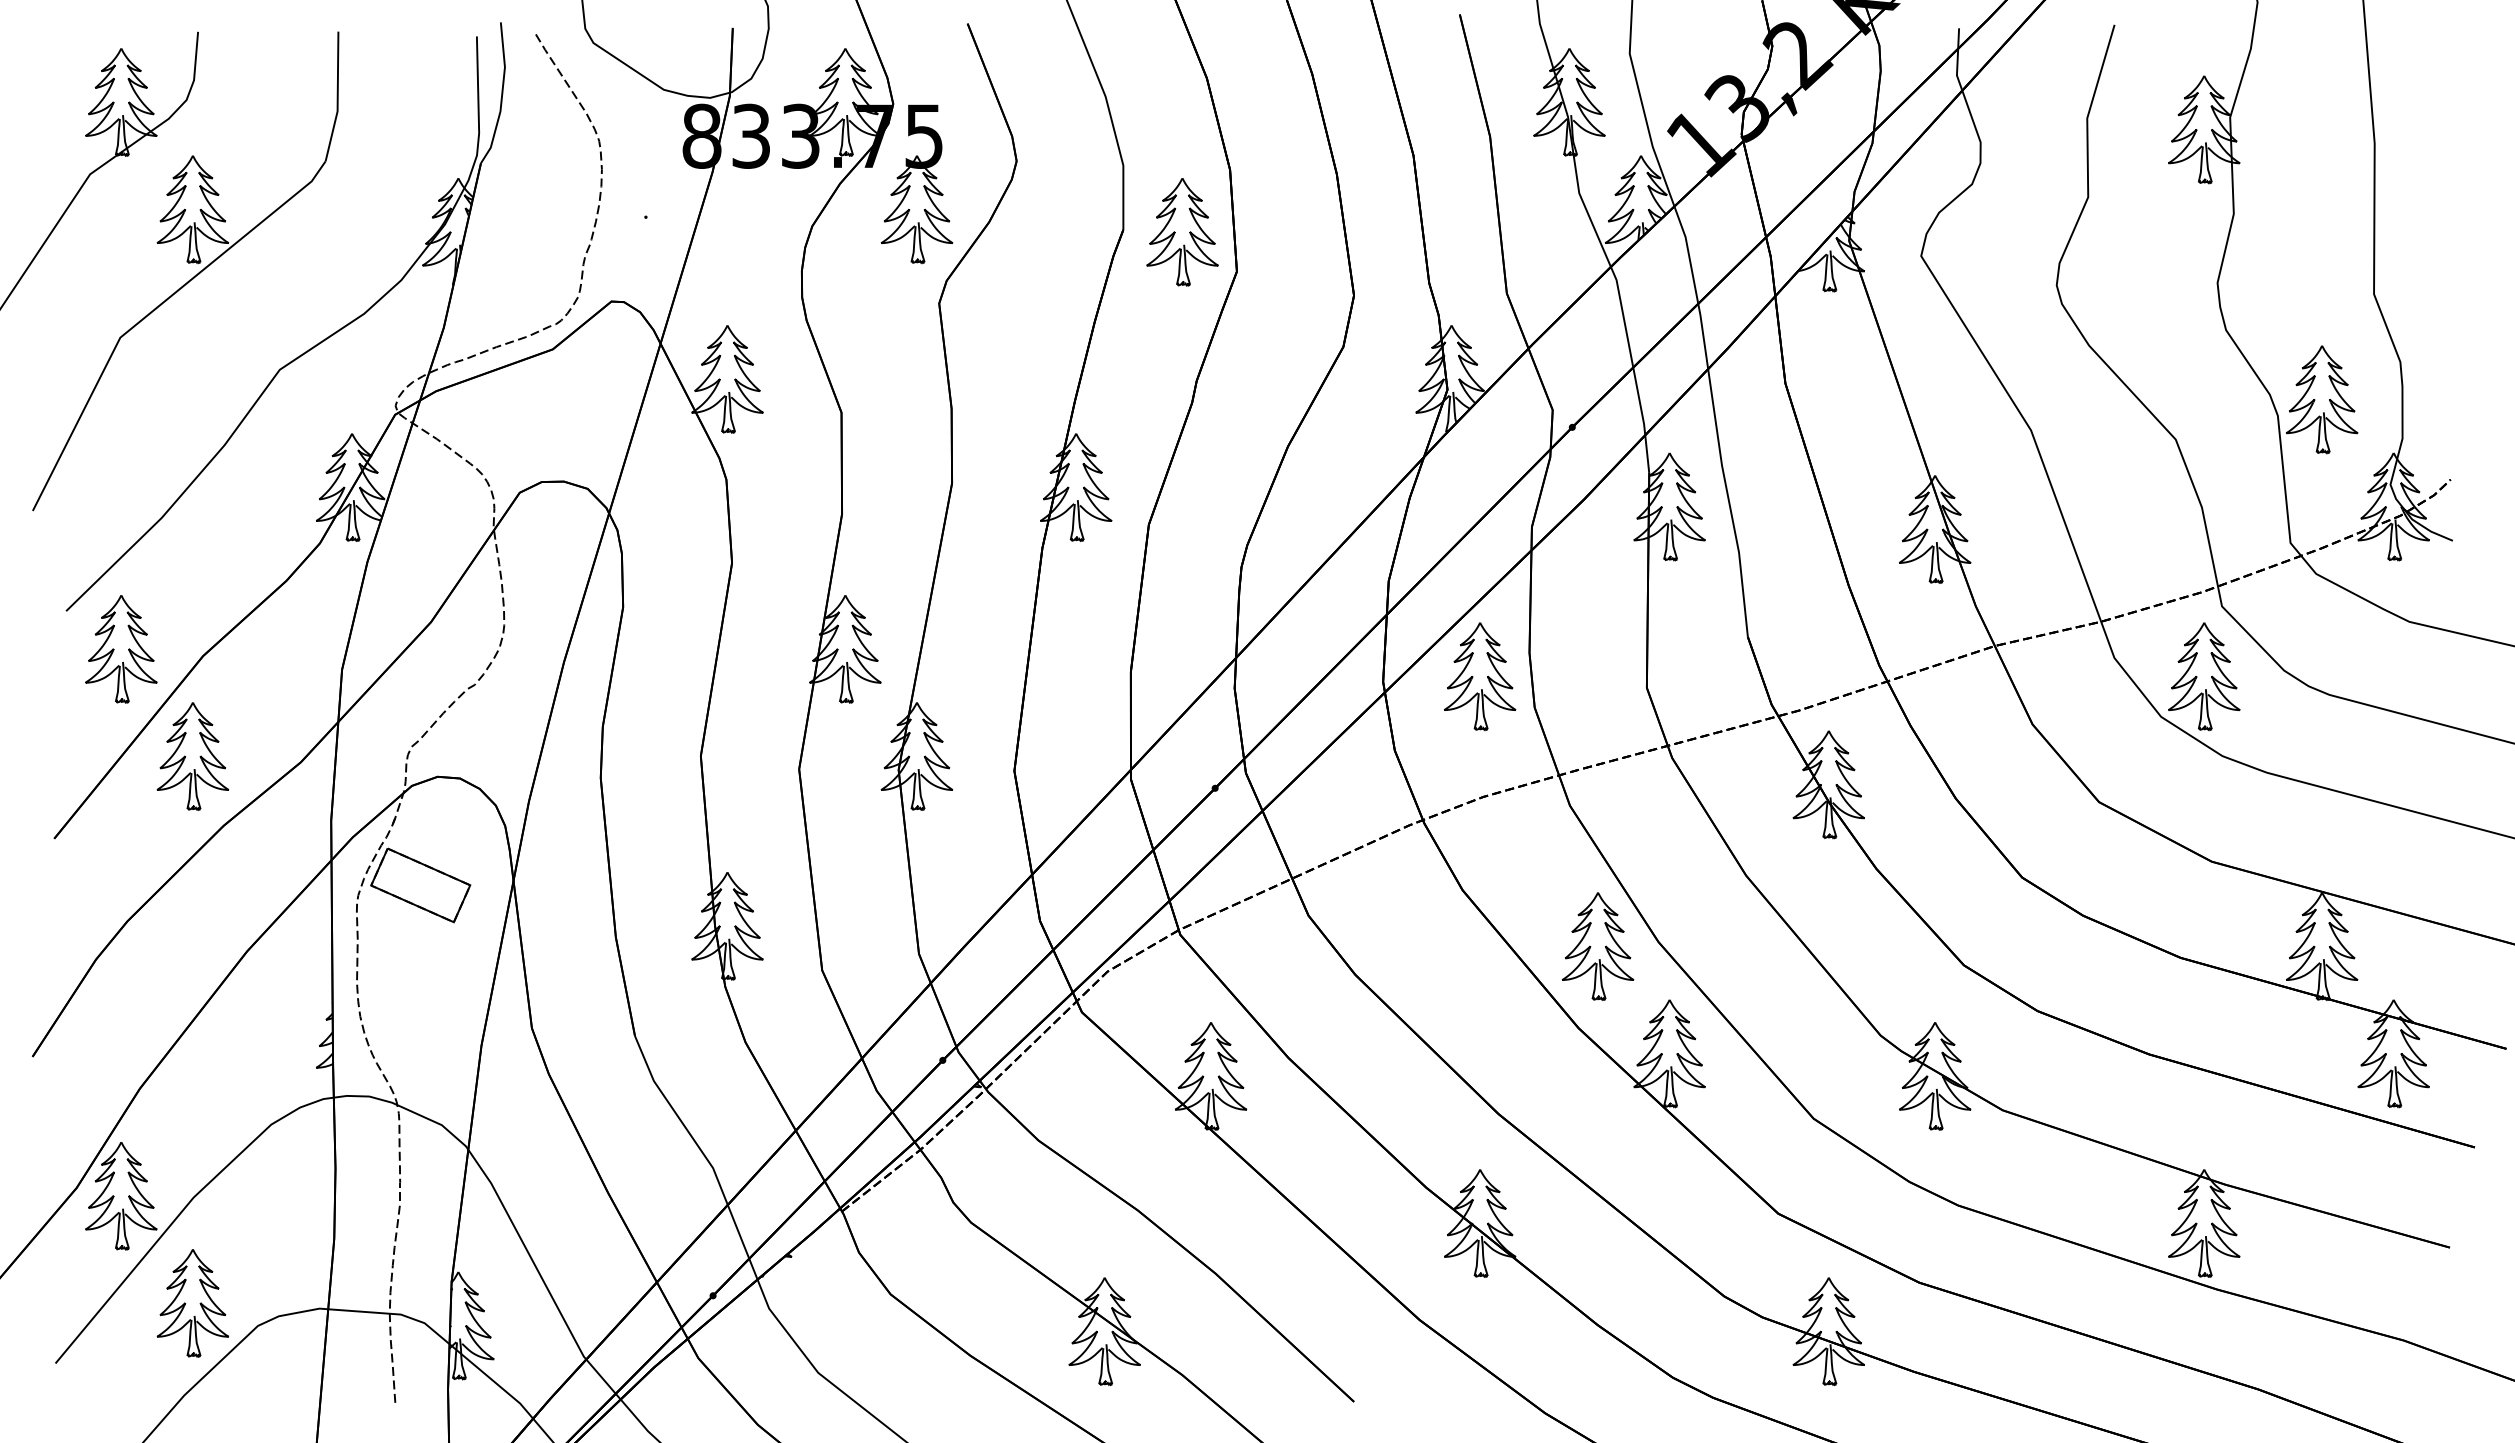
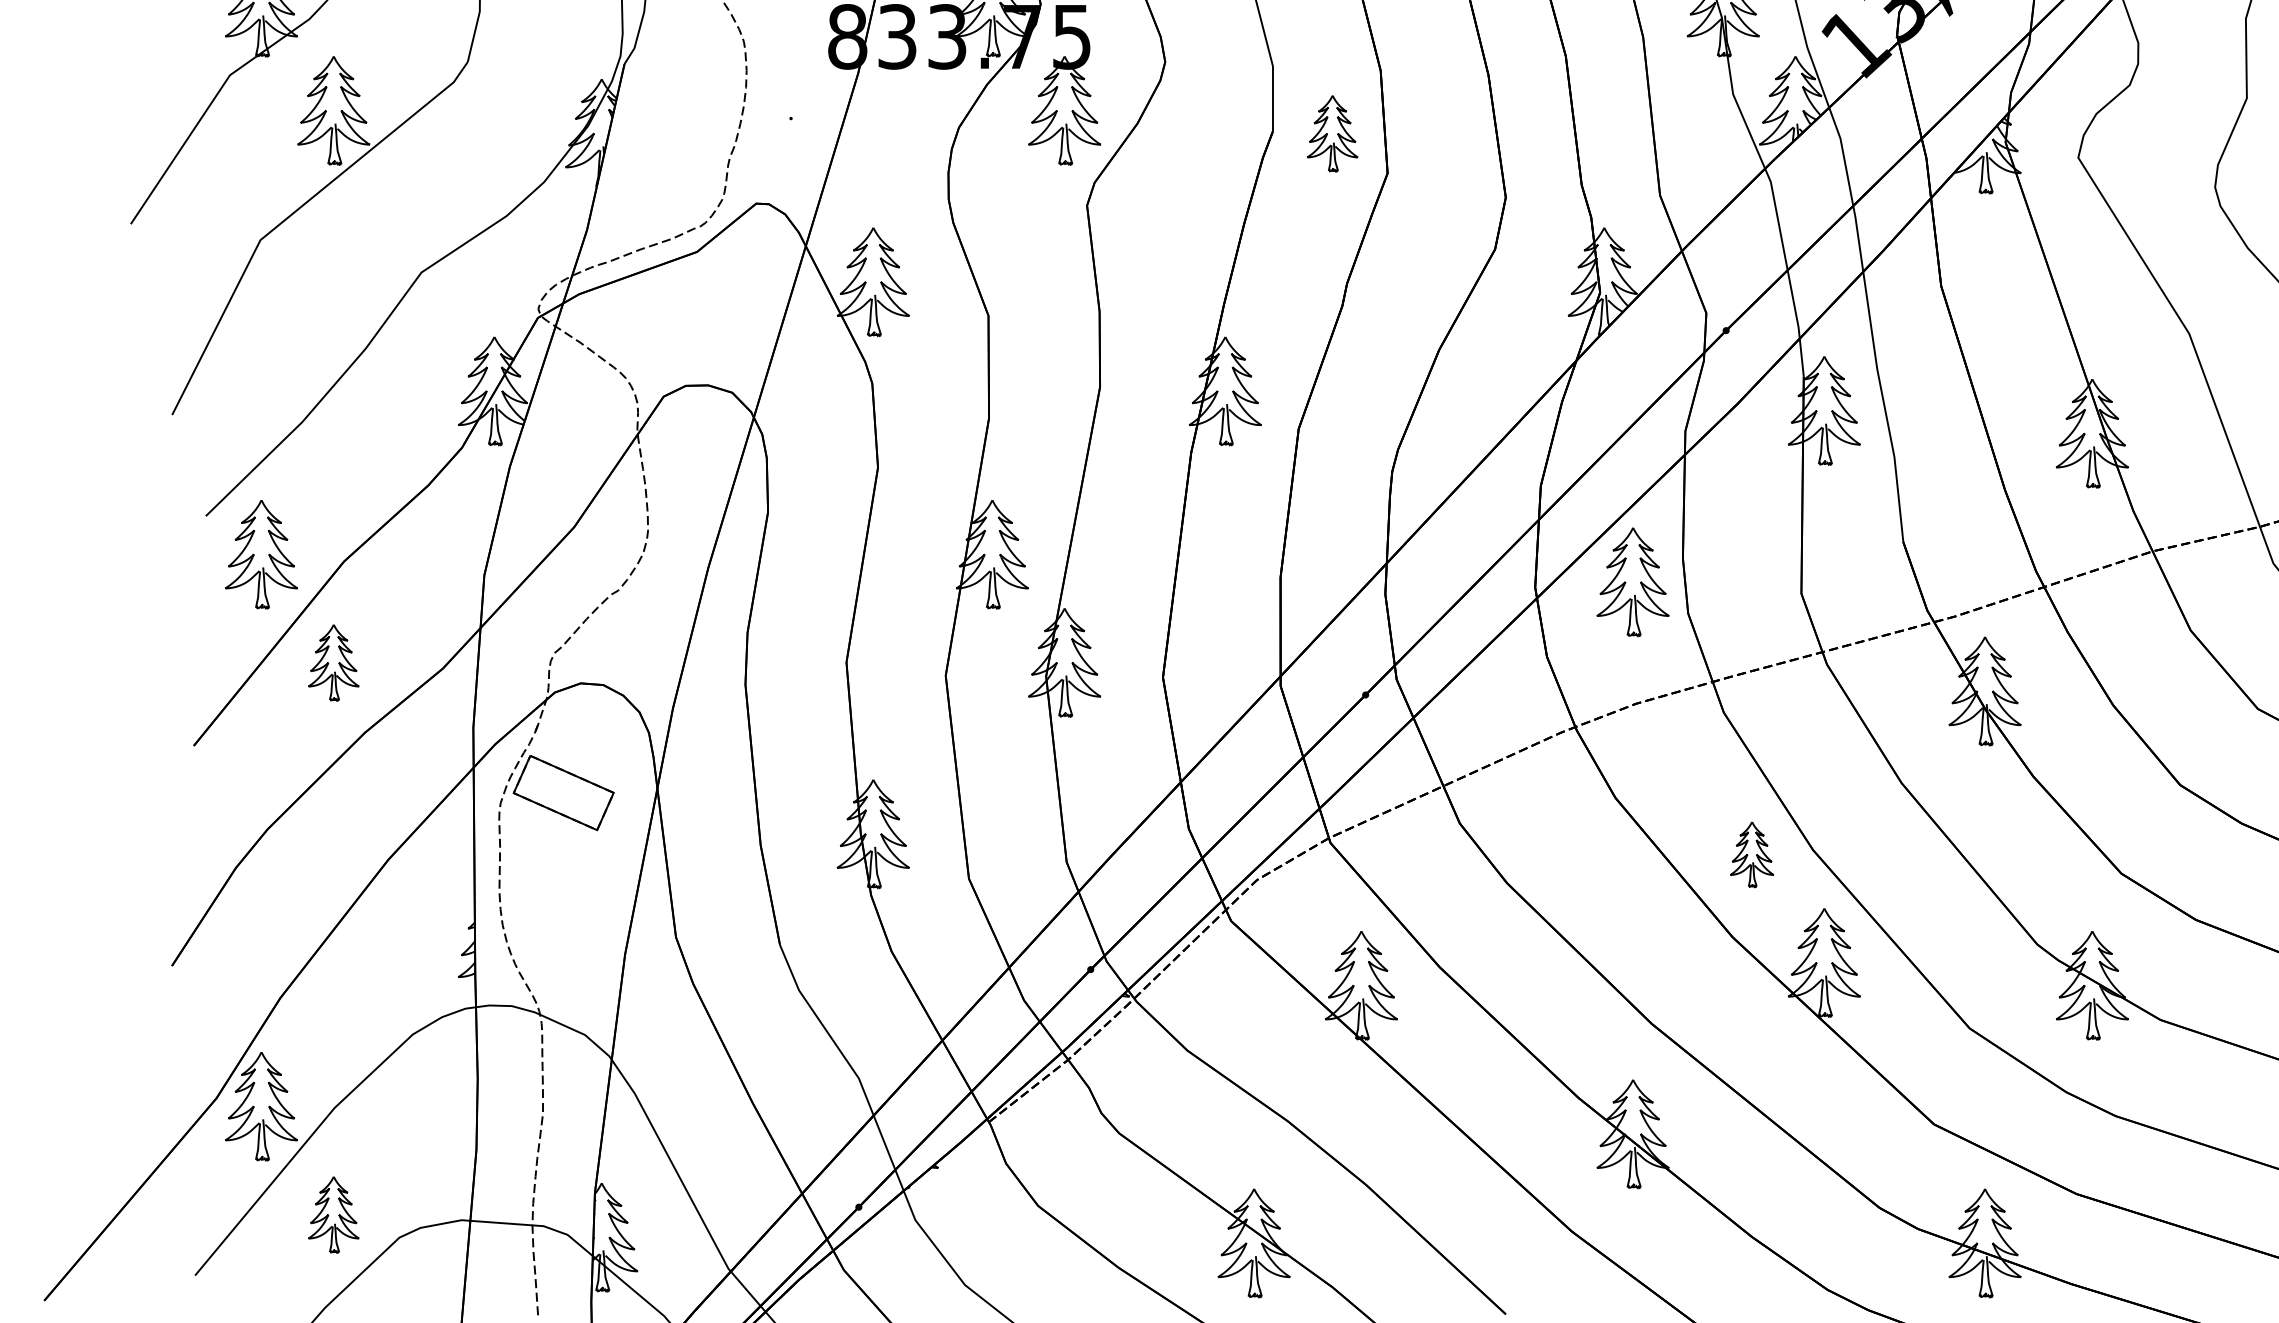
part: (1182, 232) -> (1332, 133), size x0.7
part: (192, 756) -> (333, 662), size x0.7
part: (1597, 946) -> (1751, 854), size x0.6
part: (192, 1303) -> (333, 1215), size x0.7

